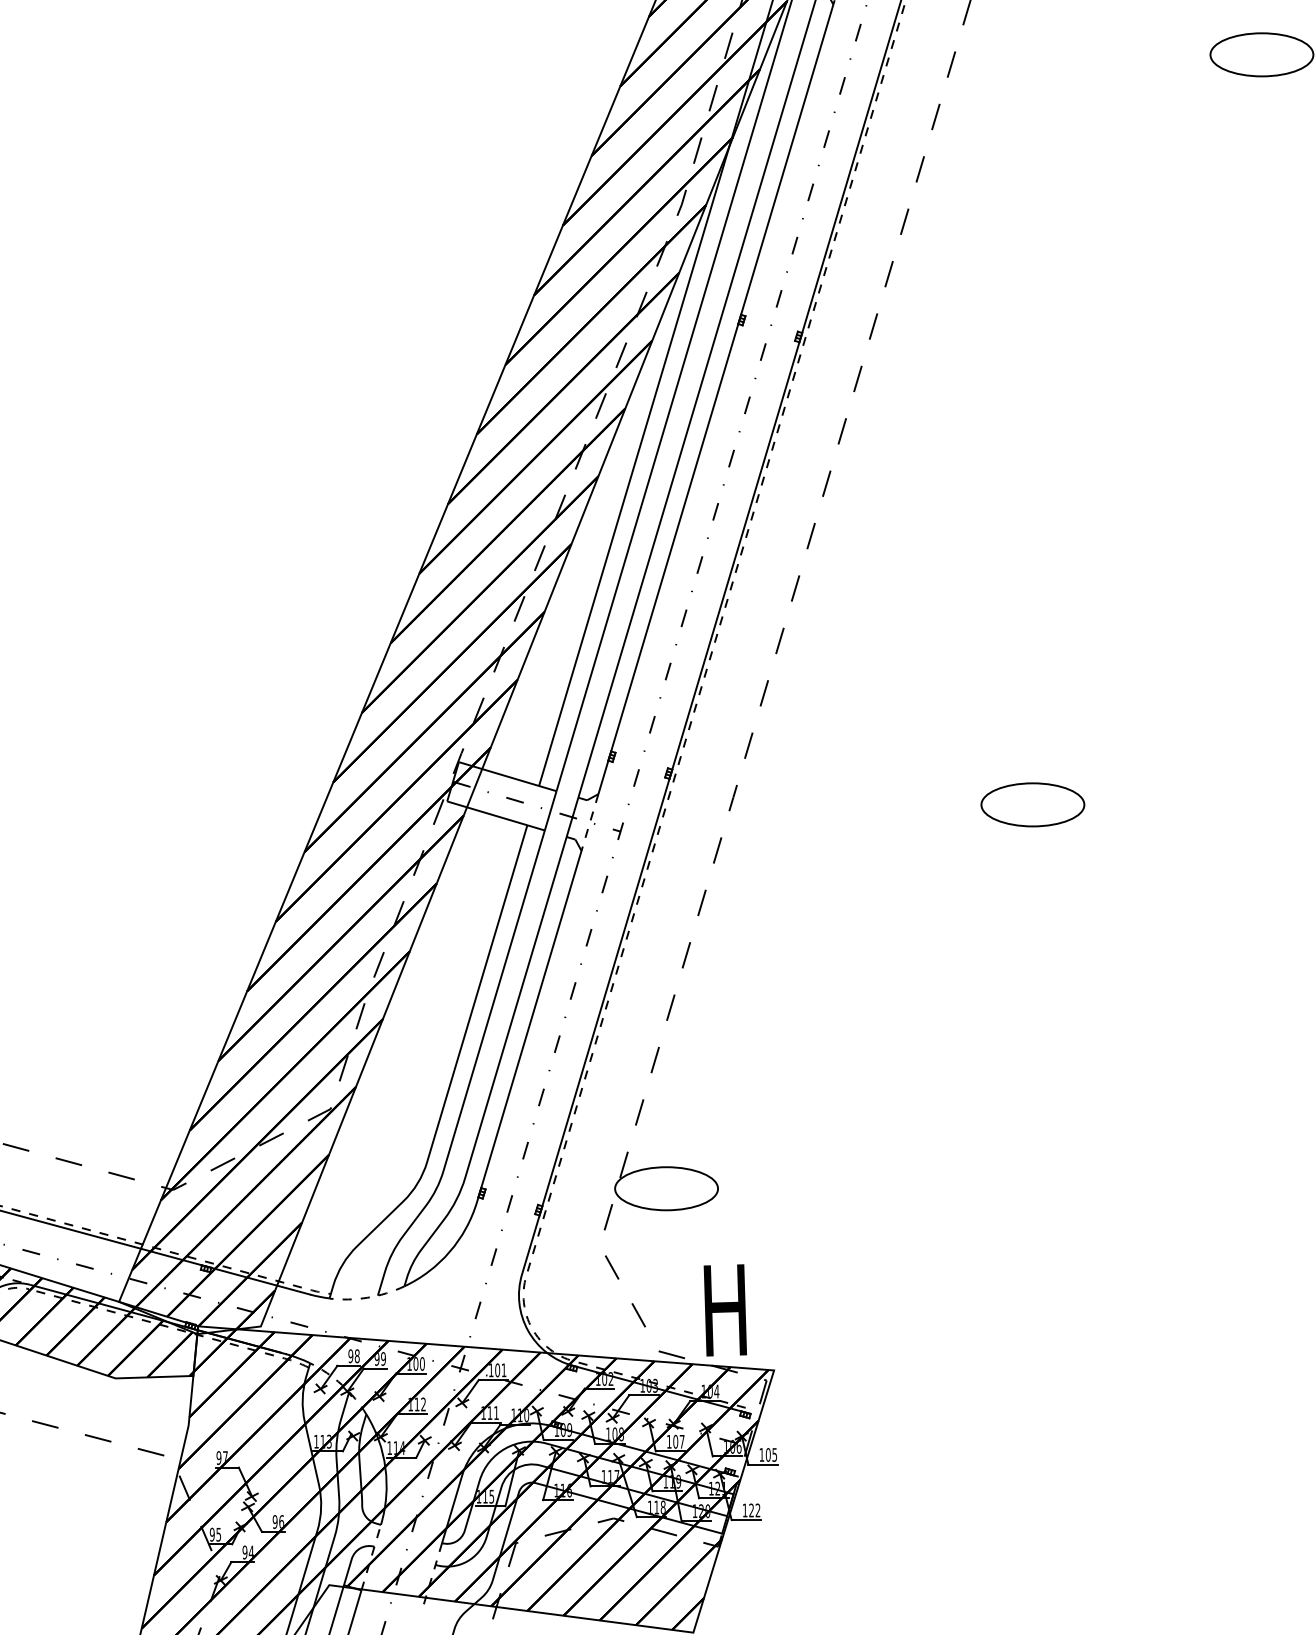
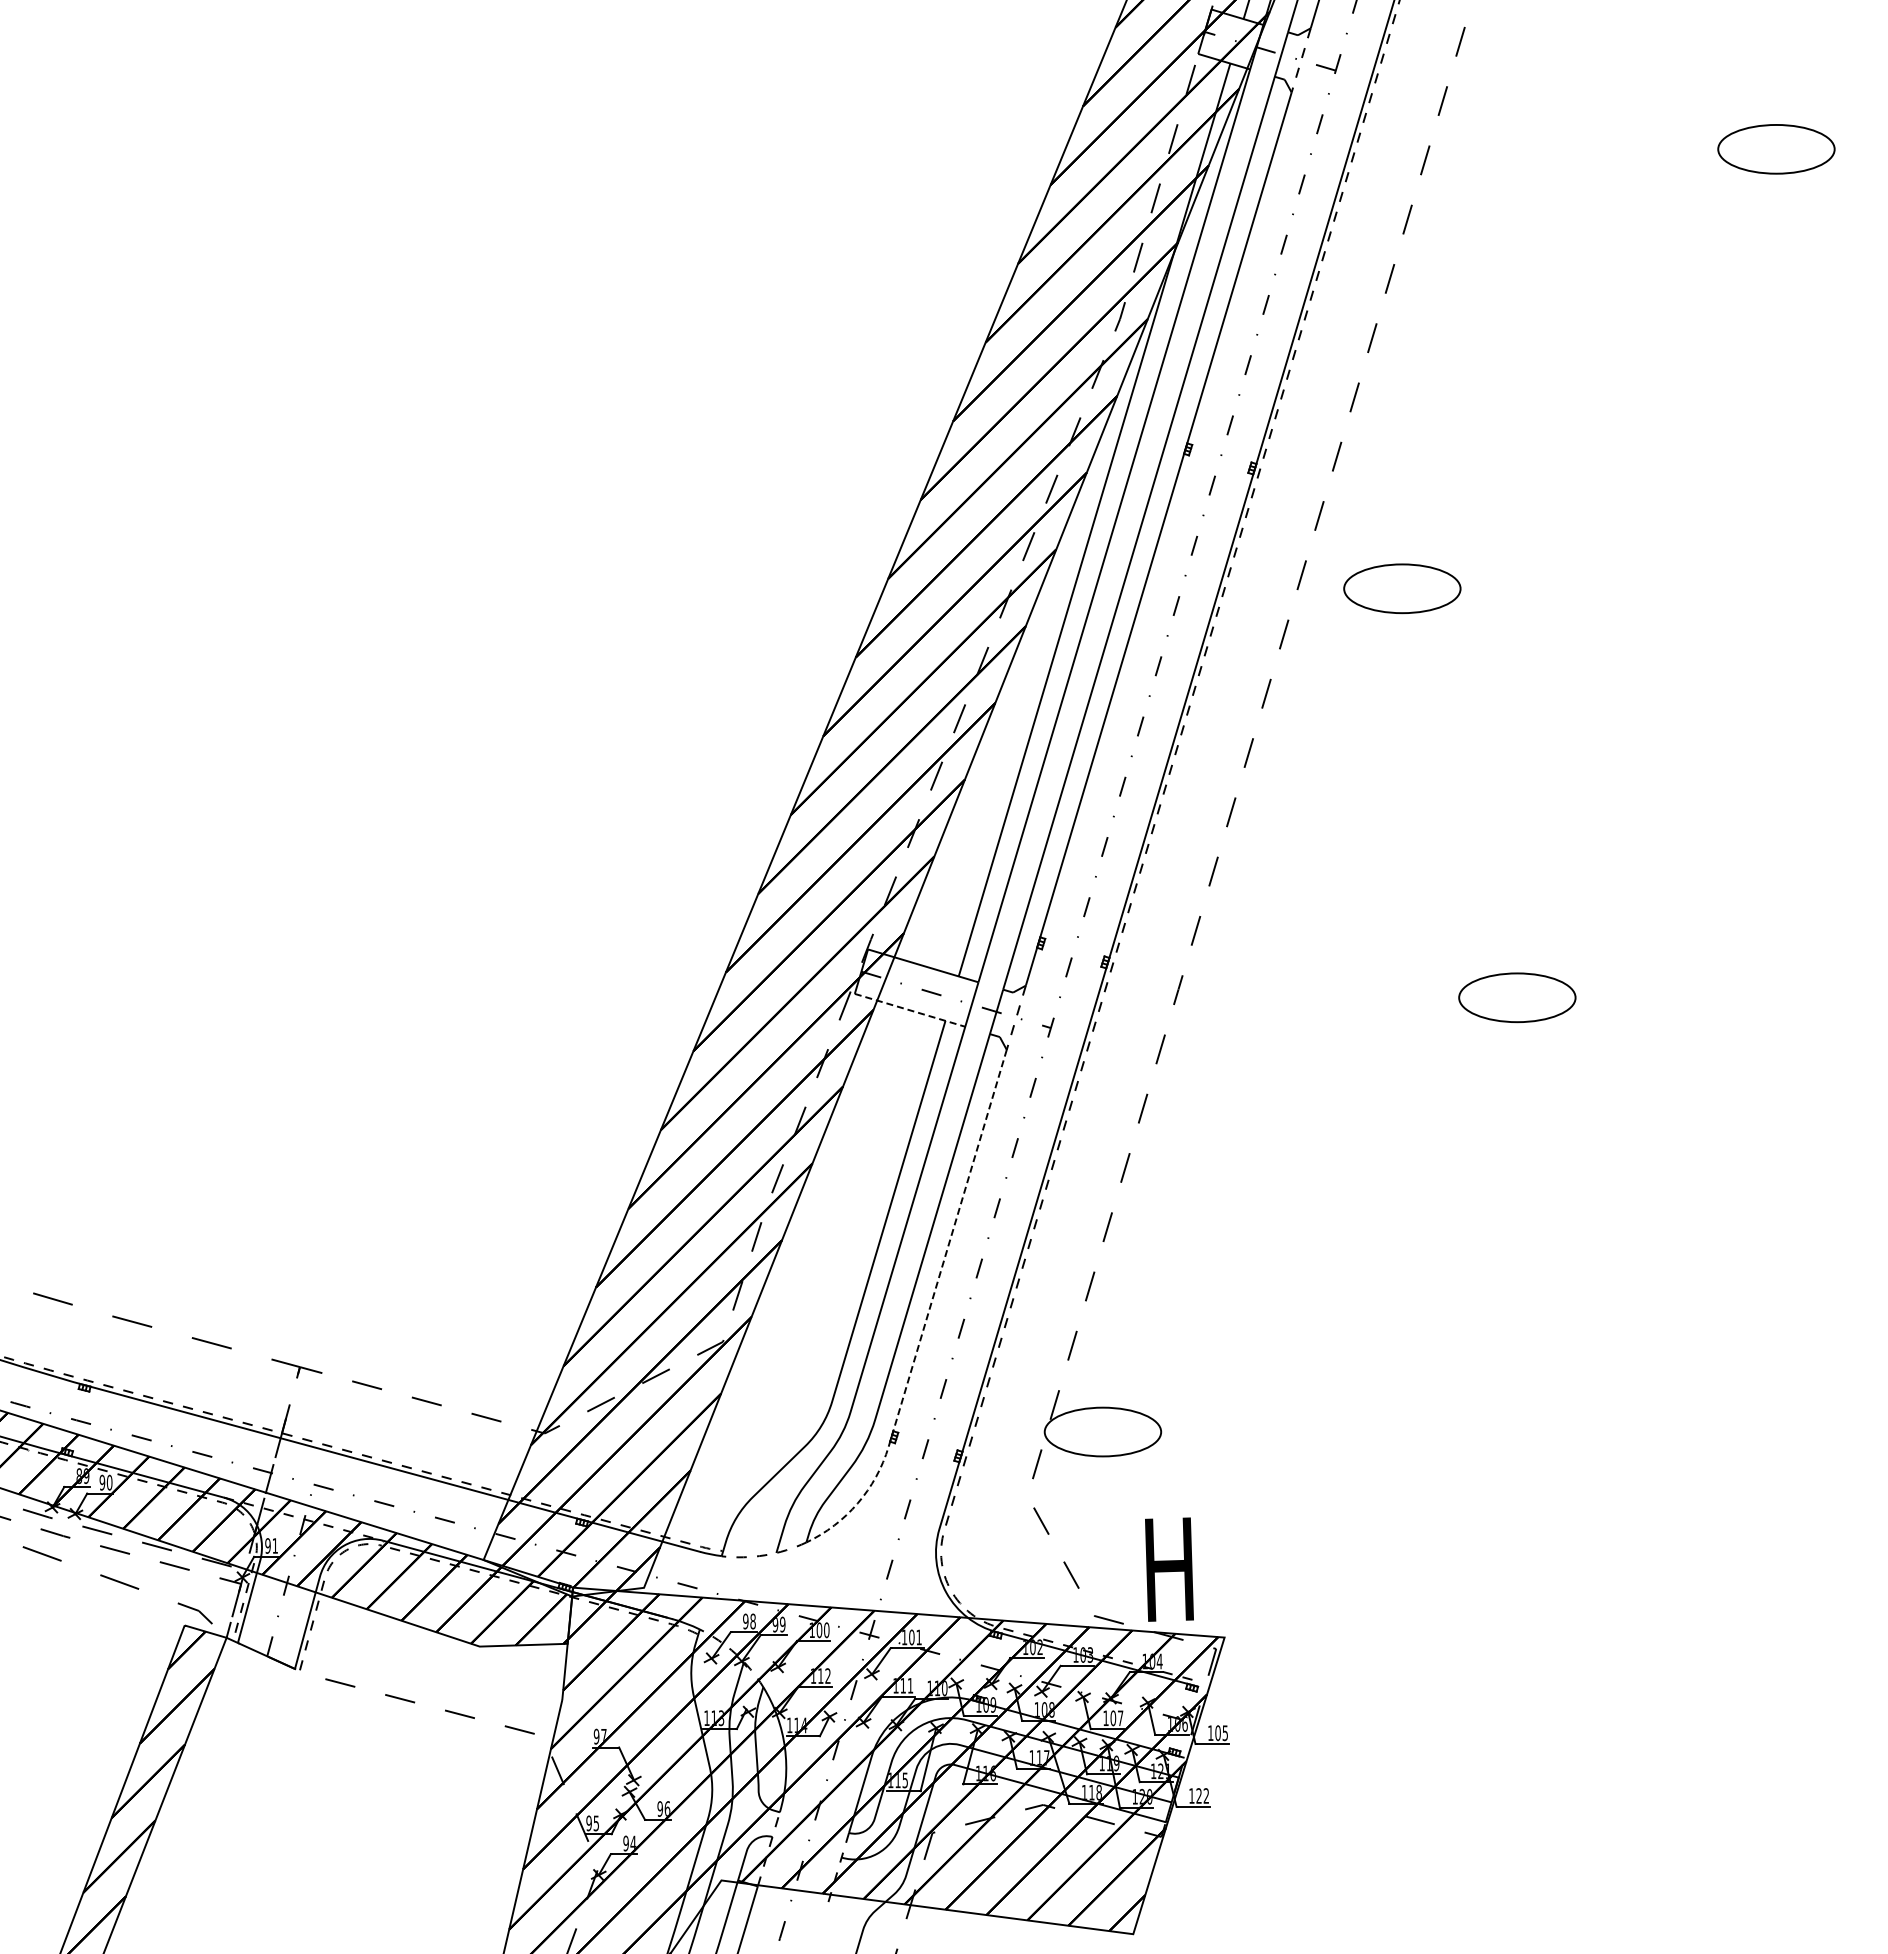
part: (931, 443) -> (1402, 588), added
line: (496, 816) -> (910, 1010), solid -> dashed
line: (511, 1087) -> (927, 1317), solid -> dashed

